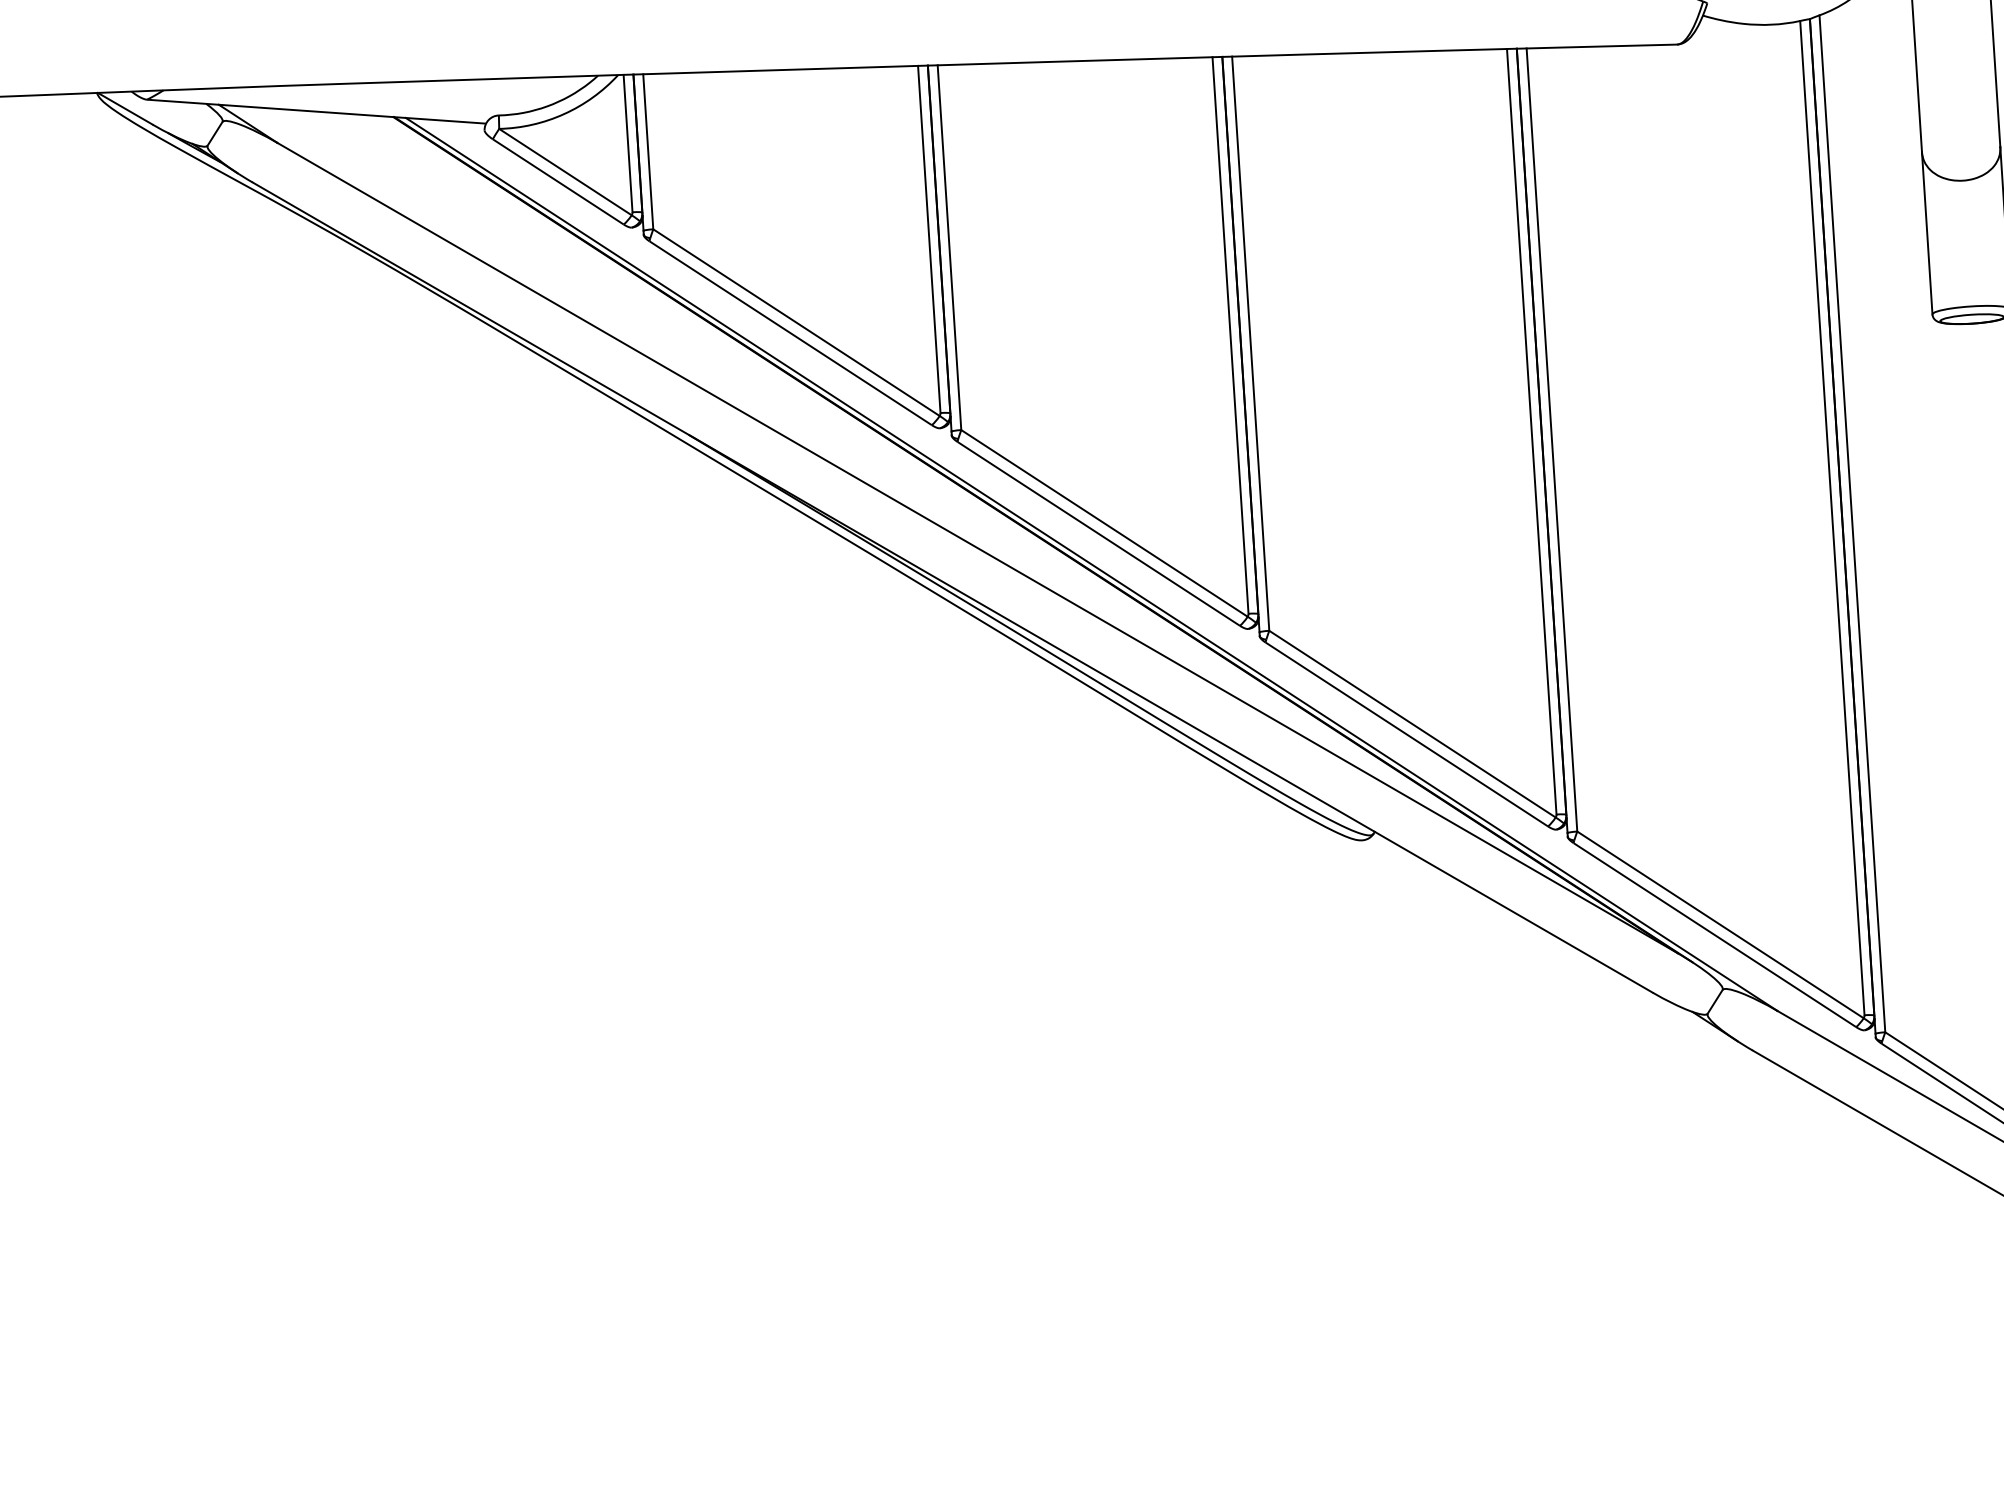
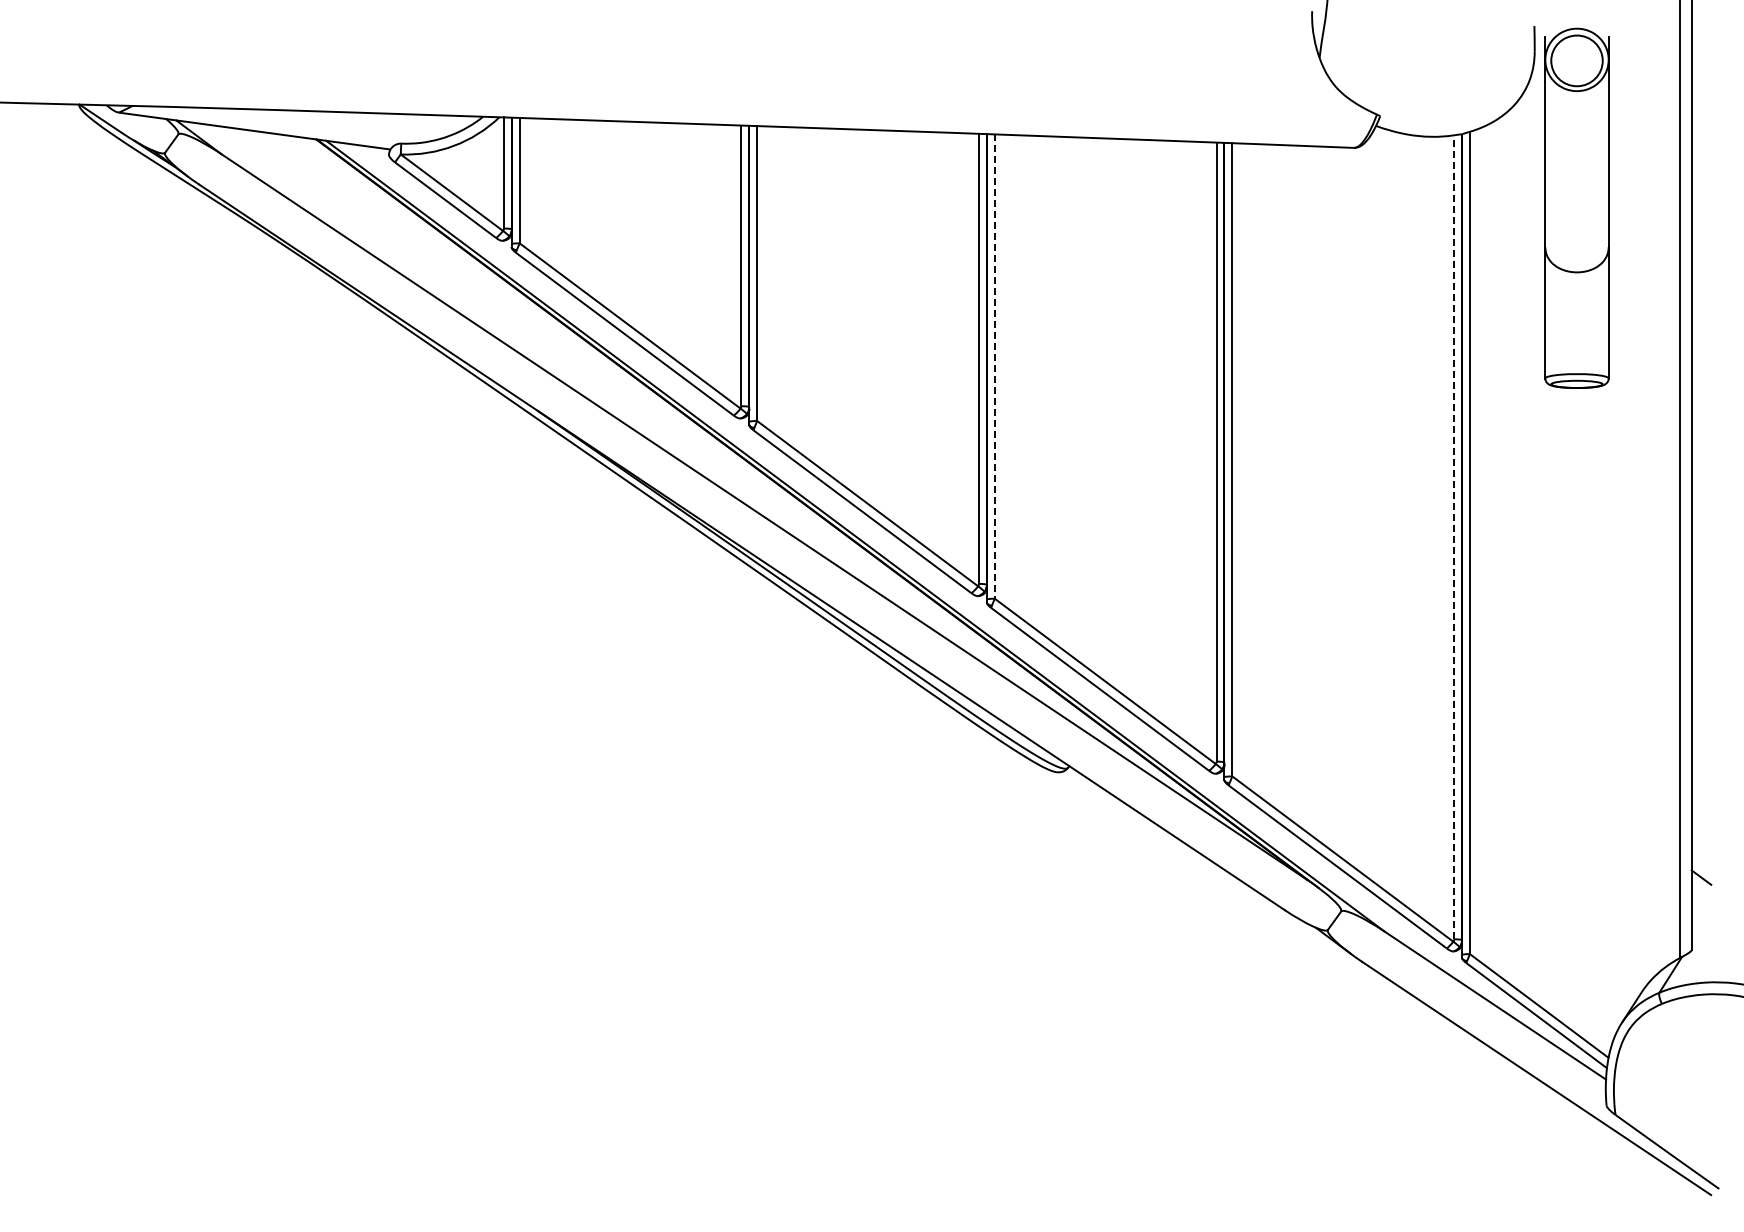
line: (1250, 344) -> (994, 367), solid -> dashed
line: (1832, 517) -> (1454, 536), solid -> dashed

